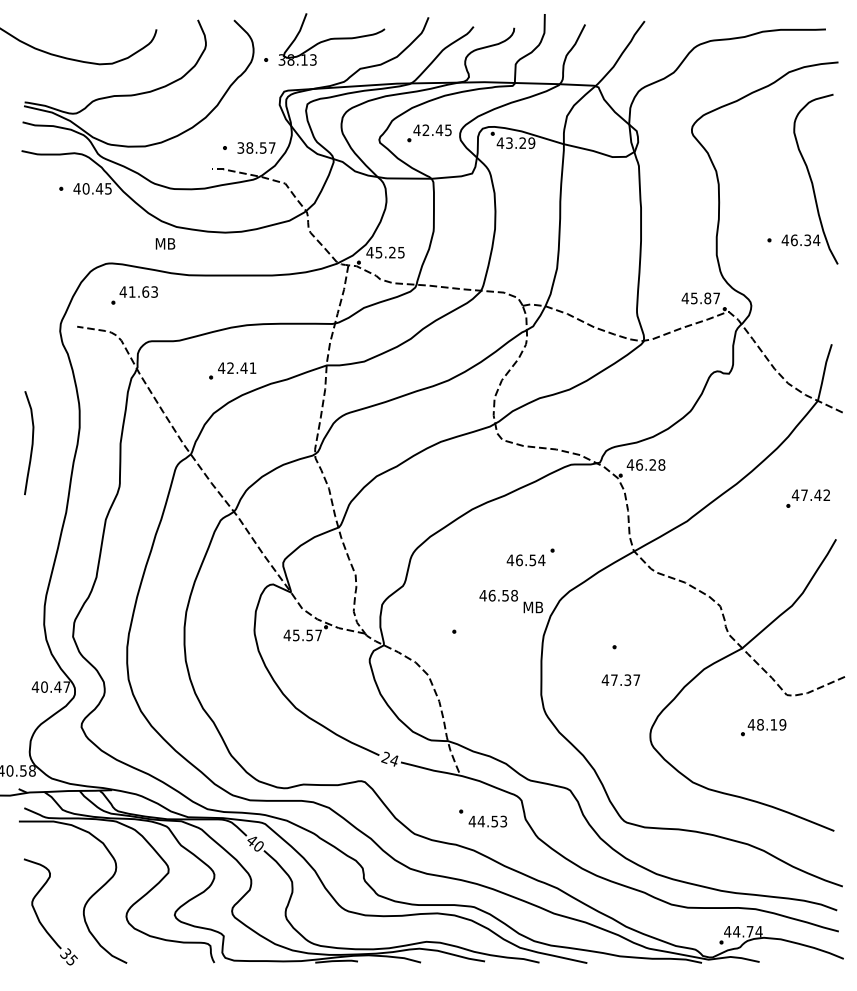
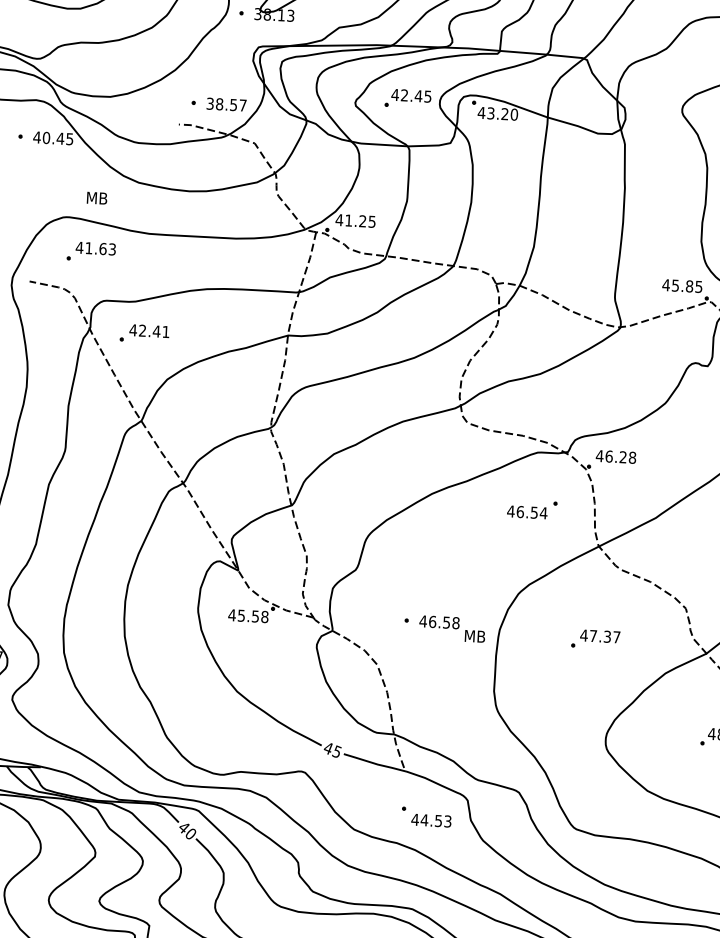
text: (531, 142) -> (514, 113), 43.29 -> 43.20
text: (165, 243) -> (97, 197), moved
text: (378, 252) -> (348, 220), 45.25 -> 41.25
text: (716, 298) -> (698, 286), 45.87 -> 45.85
part: (232, 370) -> (144, 333), moved
part: (530, 557) -> (532, 509), moved
text: (510, 601) -> (451, 628), moved
text: (318, 635) -> (264, 617), 45.57 -> 45.58
text: (620, 680) -> (599, 636), moved
text: (389, 758) -> (332, 749), 24 -> 45

